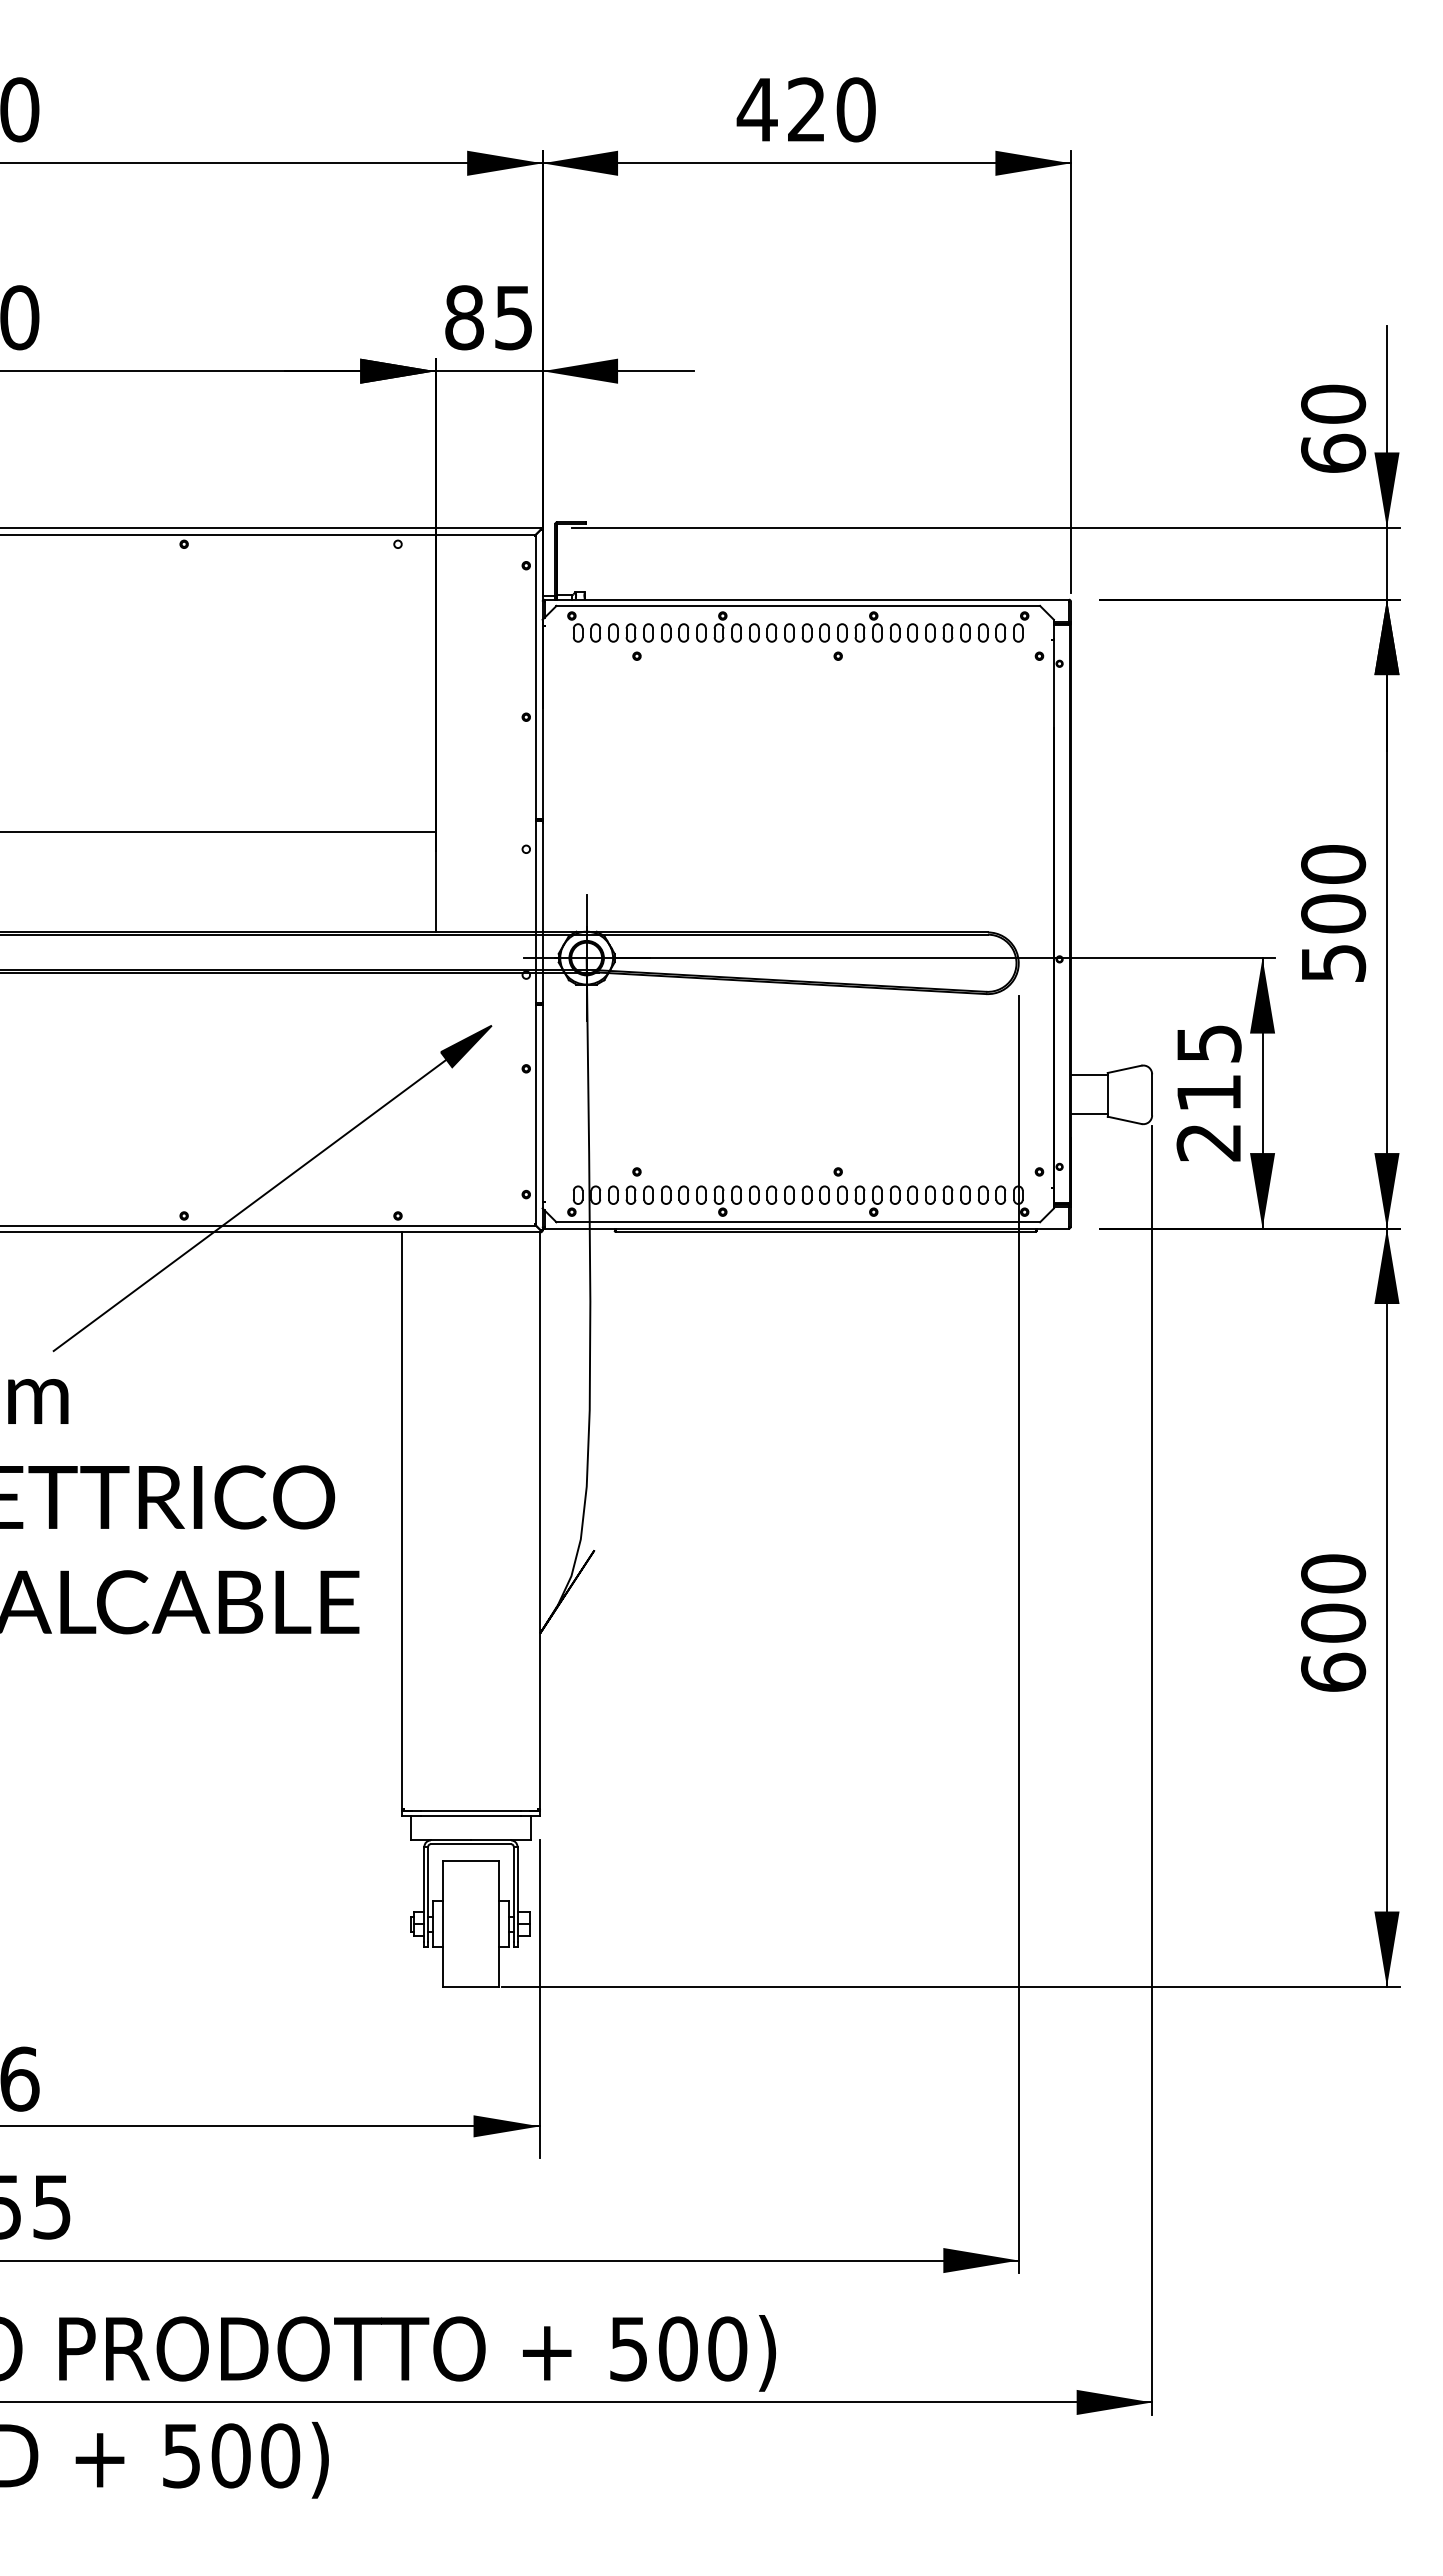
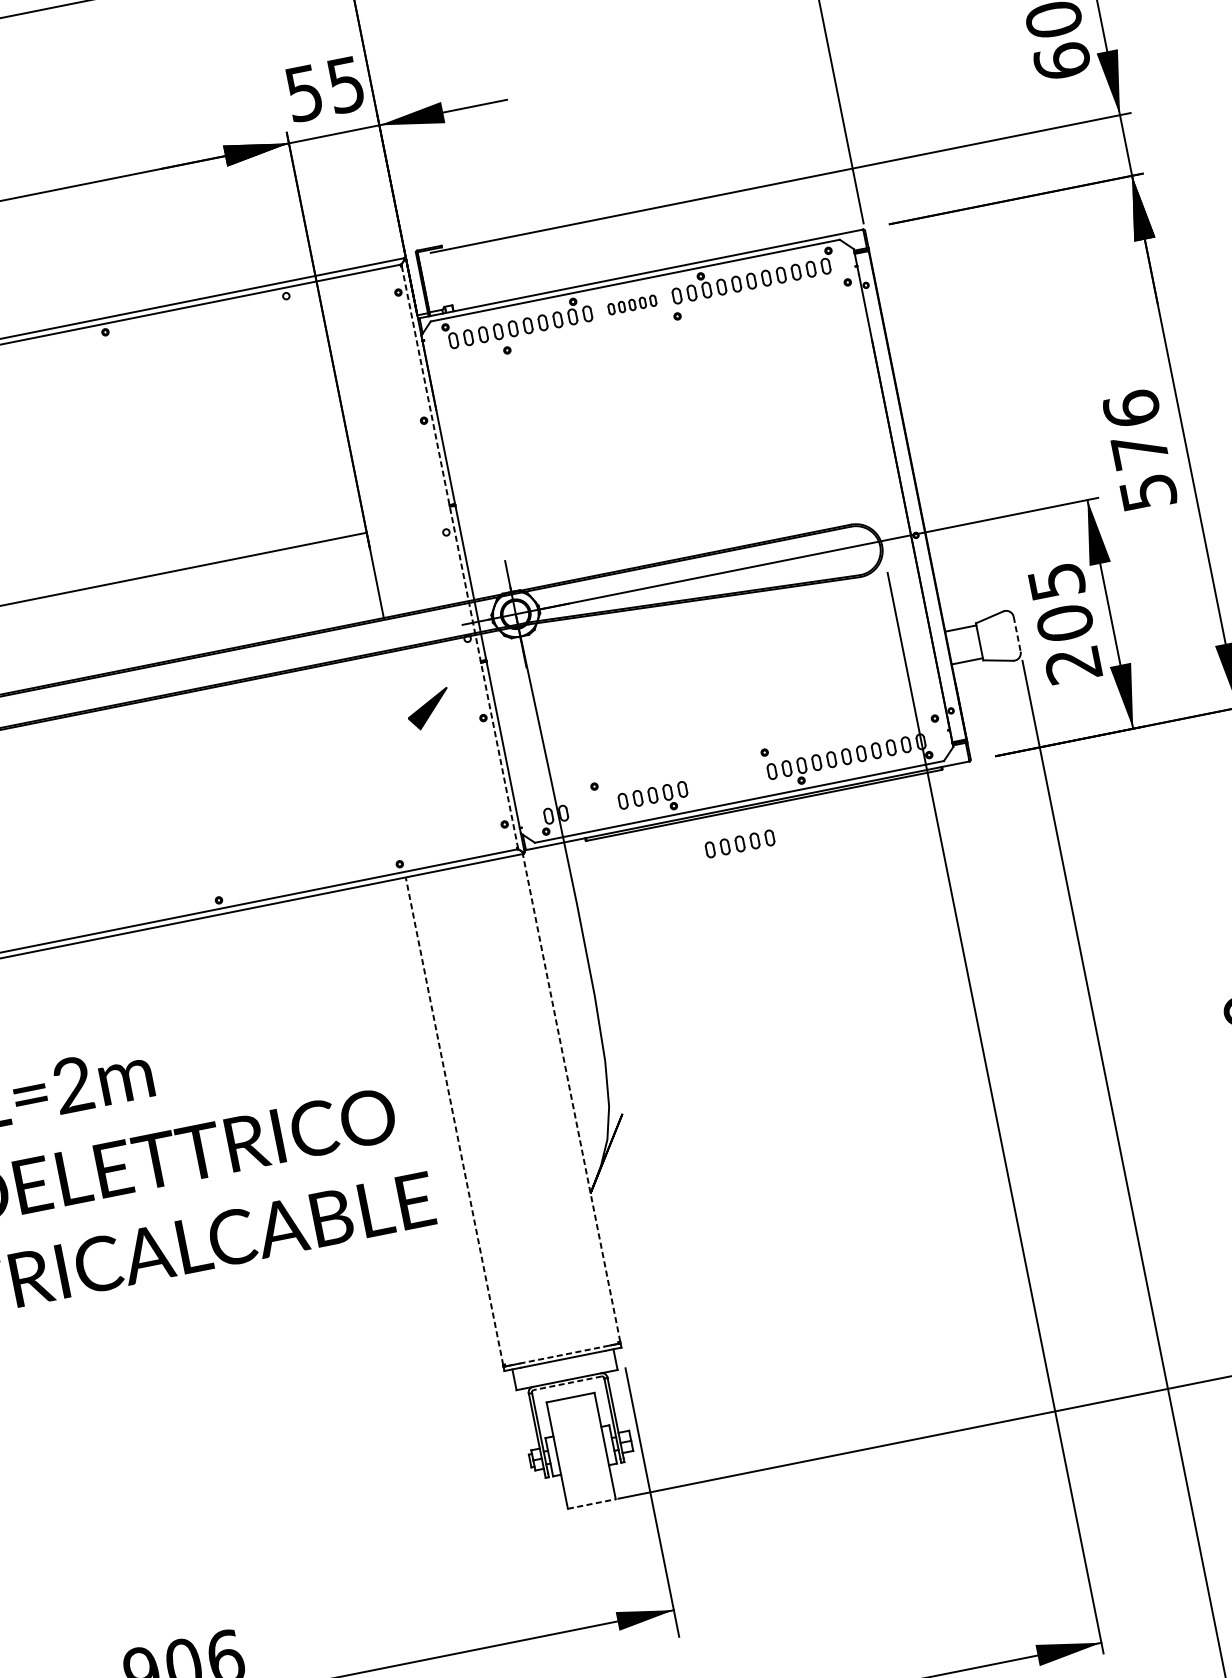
text: (464, 317) -> (304, 93), 85 -> 55
part: (789, 632) -> (632, 304), size x0.7
line: (536, 880) -> (460, 557), solid -> dashed
text: (1333, 888) -> (1135, 429), 500 -> 576
text: (1208, 1092) -> (1064, 622), 215 -> 205
line: (1152, 1094) -> (1017, 633), solid -> dashed
part: (630, 1194) -> (592, 806), removed
part: (789, 1194) -> (740, 843), moved
line: (249, 1205) -> (272, 880), removed
line: (401, 1520) -> (454, 1121), solid -> dashed
line: (540, 1520) -> (571, 1097), solid -> dashed
line: (471, 1810) -> (562, 1354), solid -> dashed
line: (470, 1844) -> (567, 1383), solid -> dashed
line: (471, 1987) -> (592, 1504), solid -> dashed

